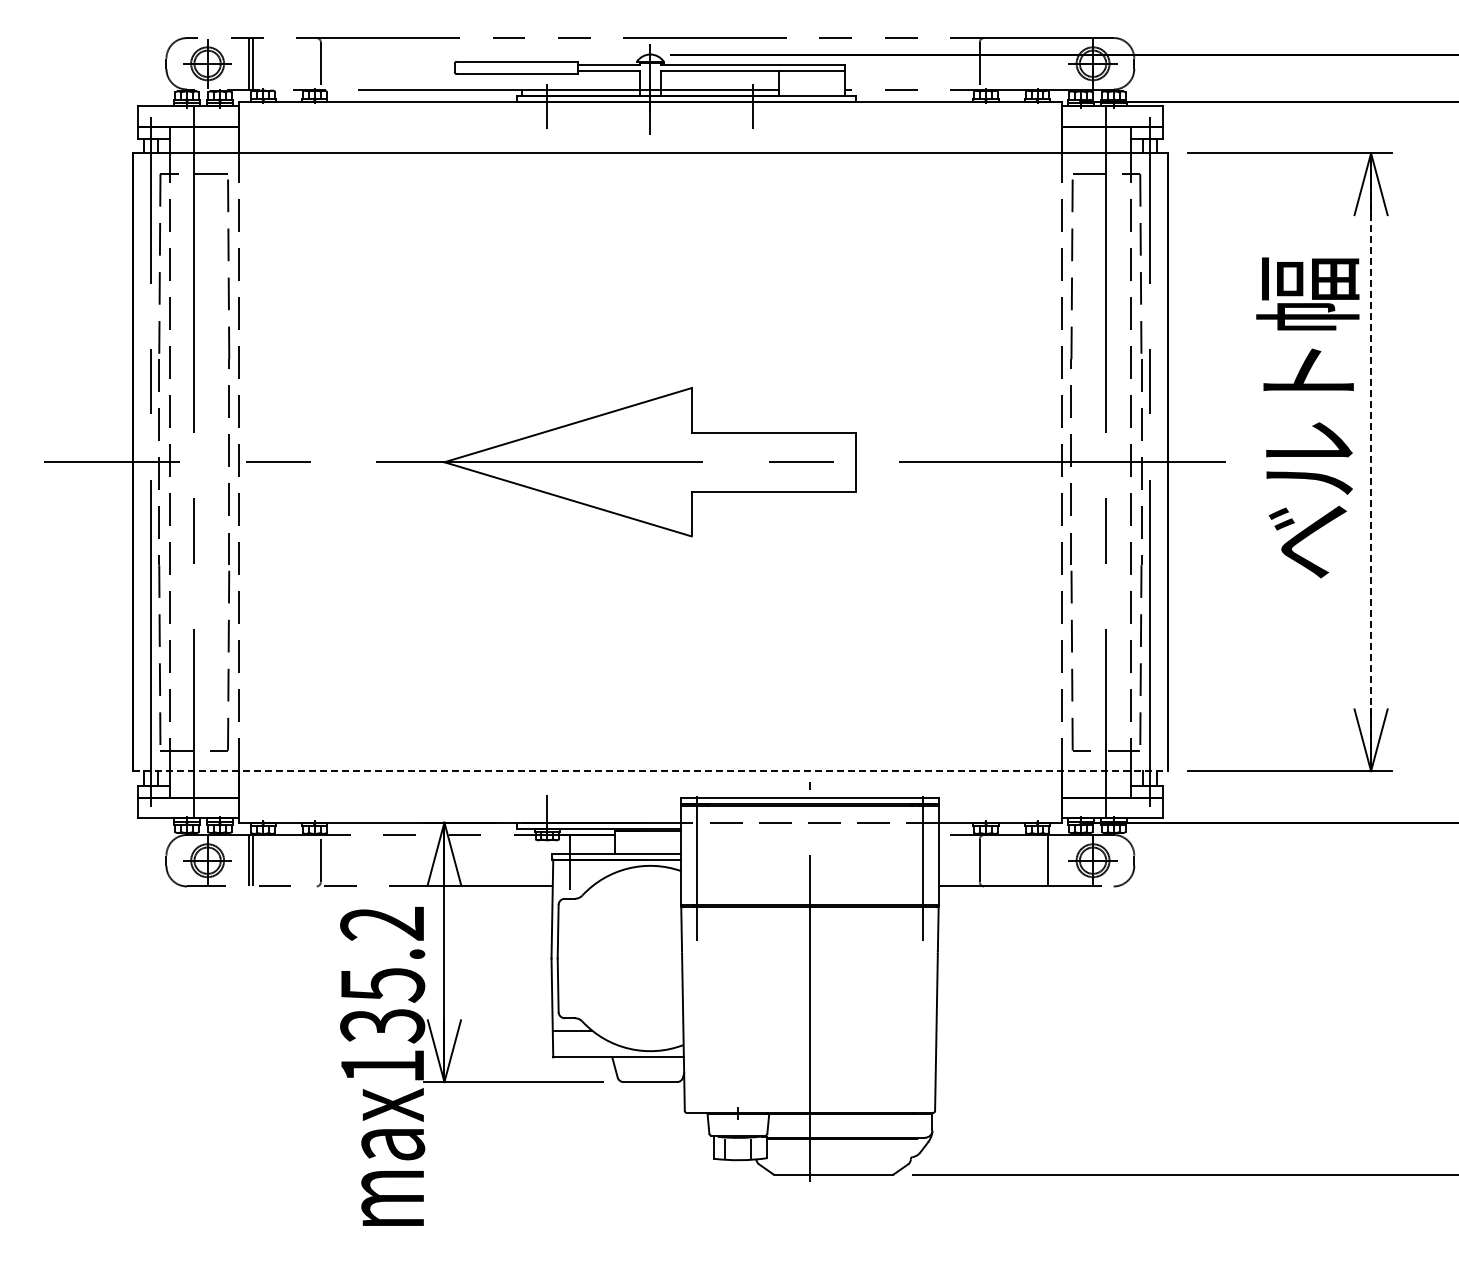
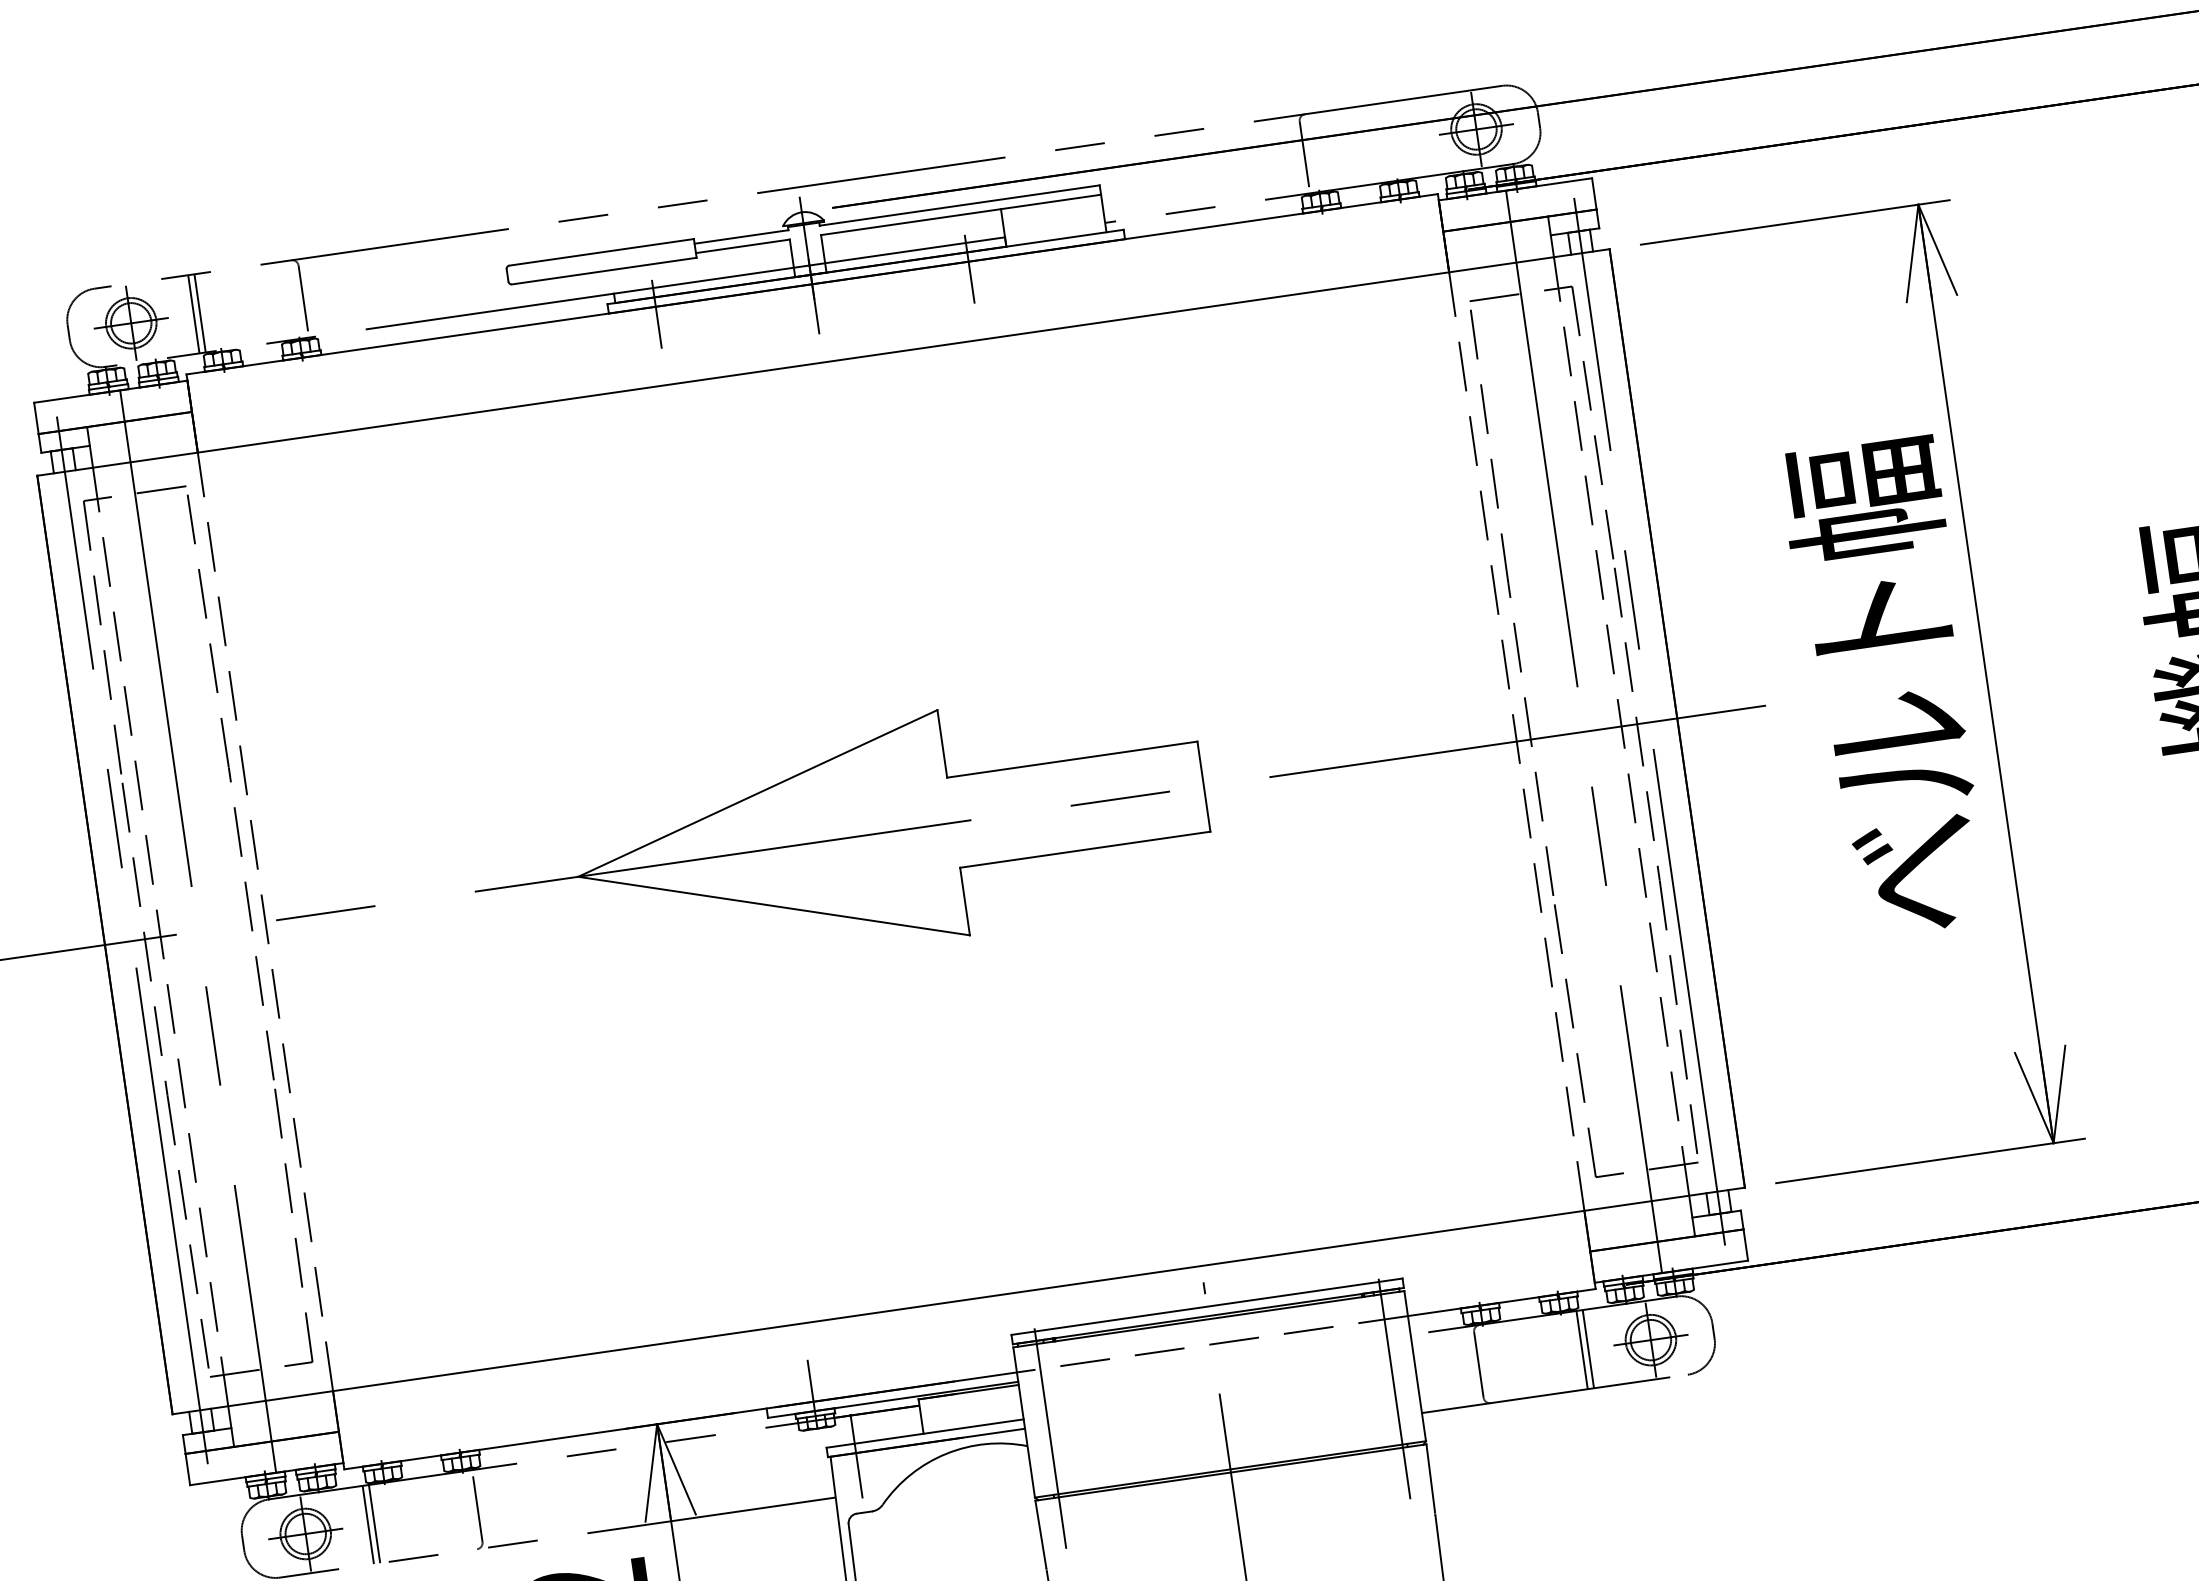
text: (1307, 417) -> (1889, 686), moved
line: (1371, 462) -> (1986, 674), dashed -> solid
line: (650, 771) -> (959, 1301), dashed -> solid
line: (1051, 860) -> (1587, 1348), added

